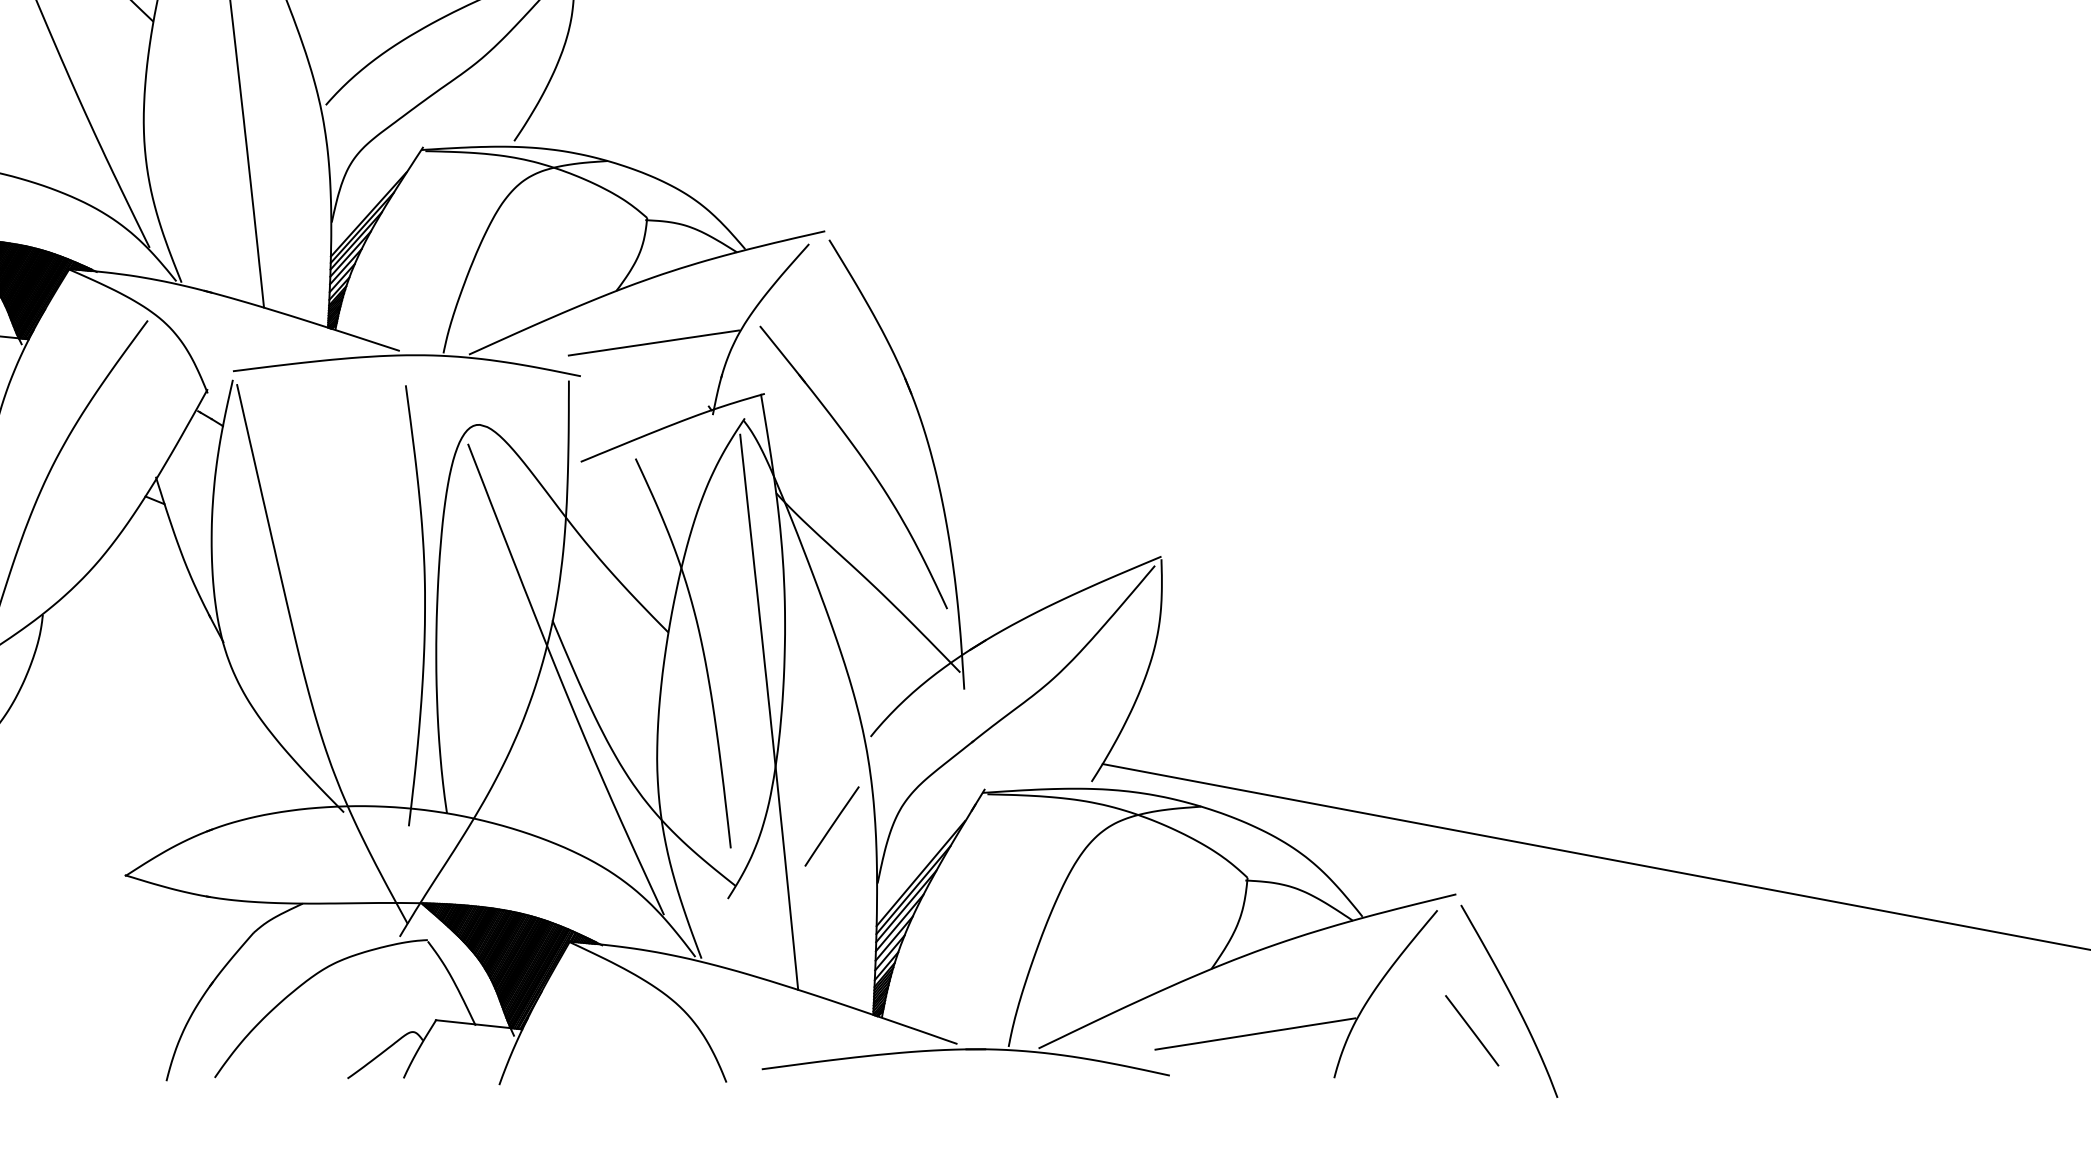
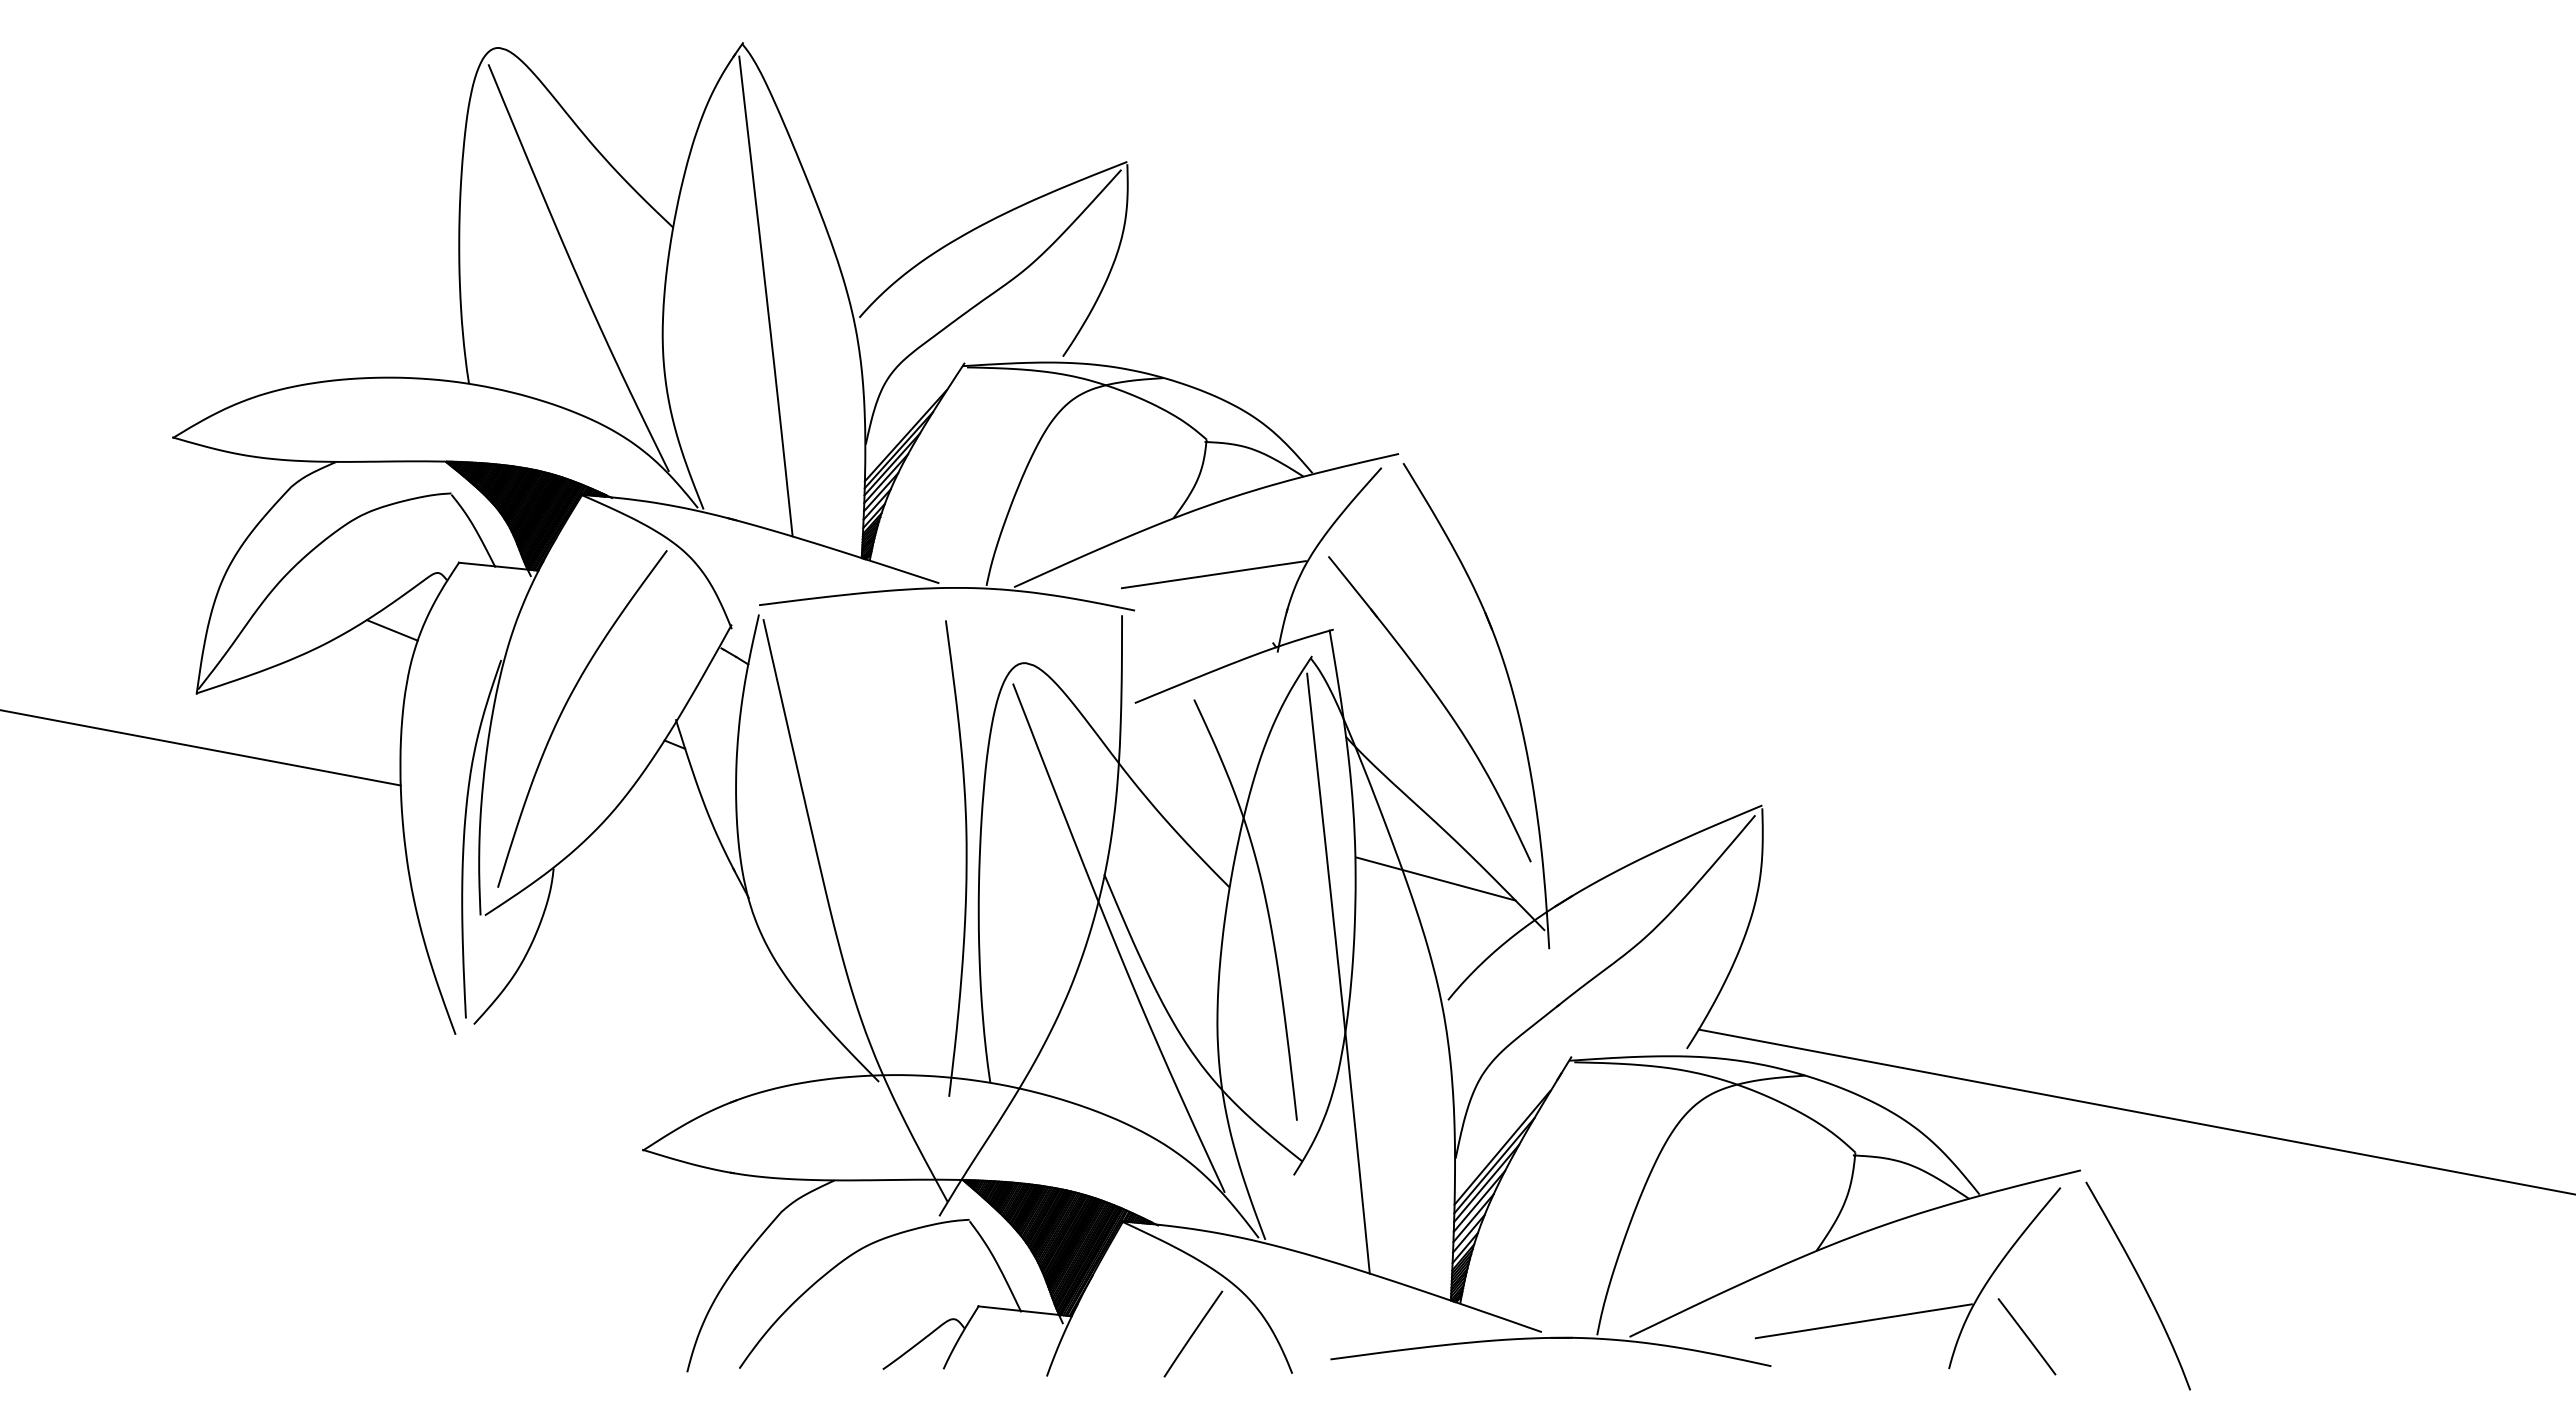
line: (858, 624) -> (1435, 878), added
line: (832, 825) -> (1193, 1333), moved
line: (1471, 1030) -> (2026, 1336), moved

